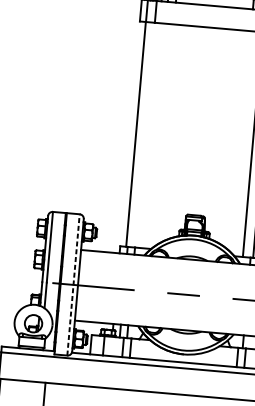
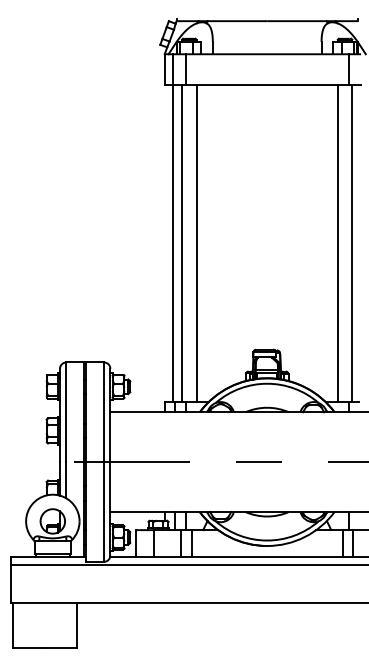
line: (142, 134) -> (182, 243), added
line: (152, 135) -> (196, 243), added
line: (73, 285) -> (104, 462), dashed -> solid

